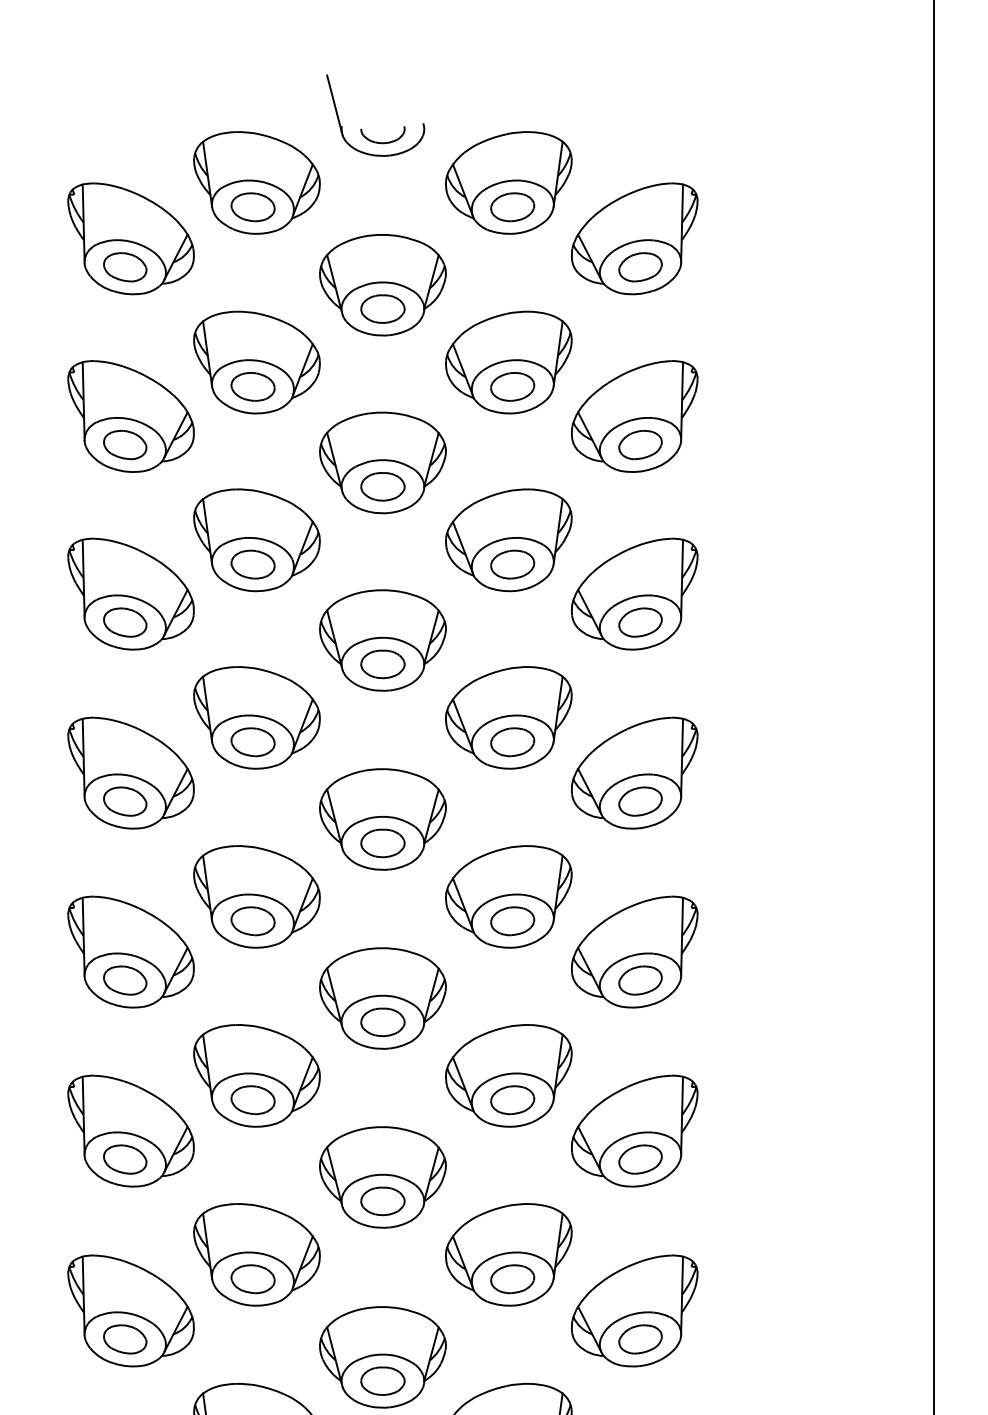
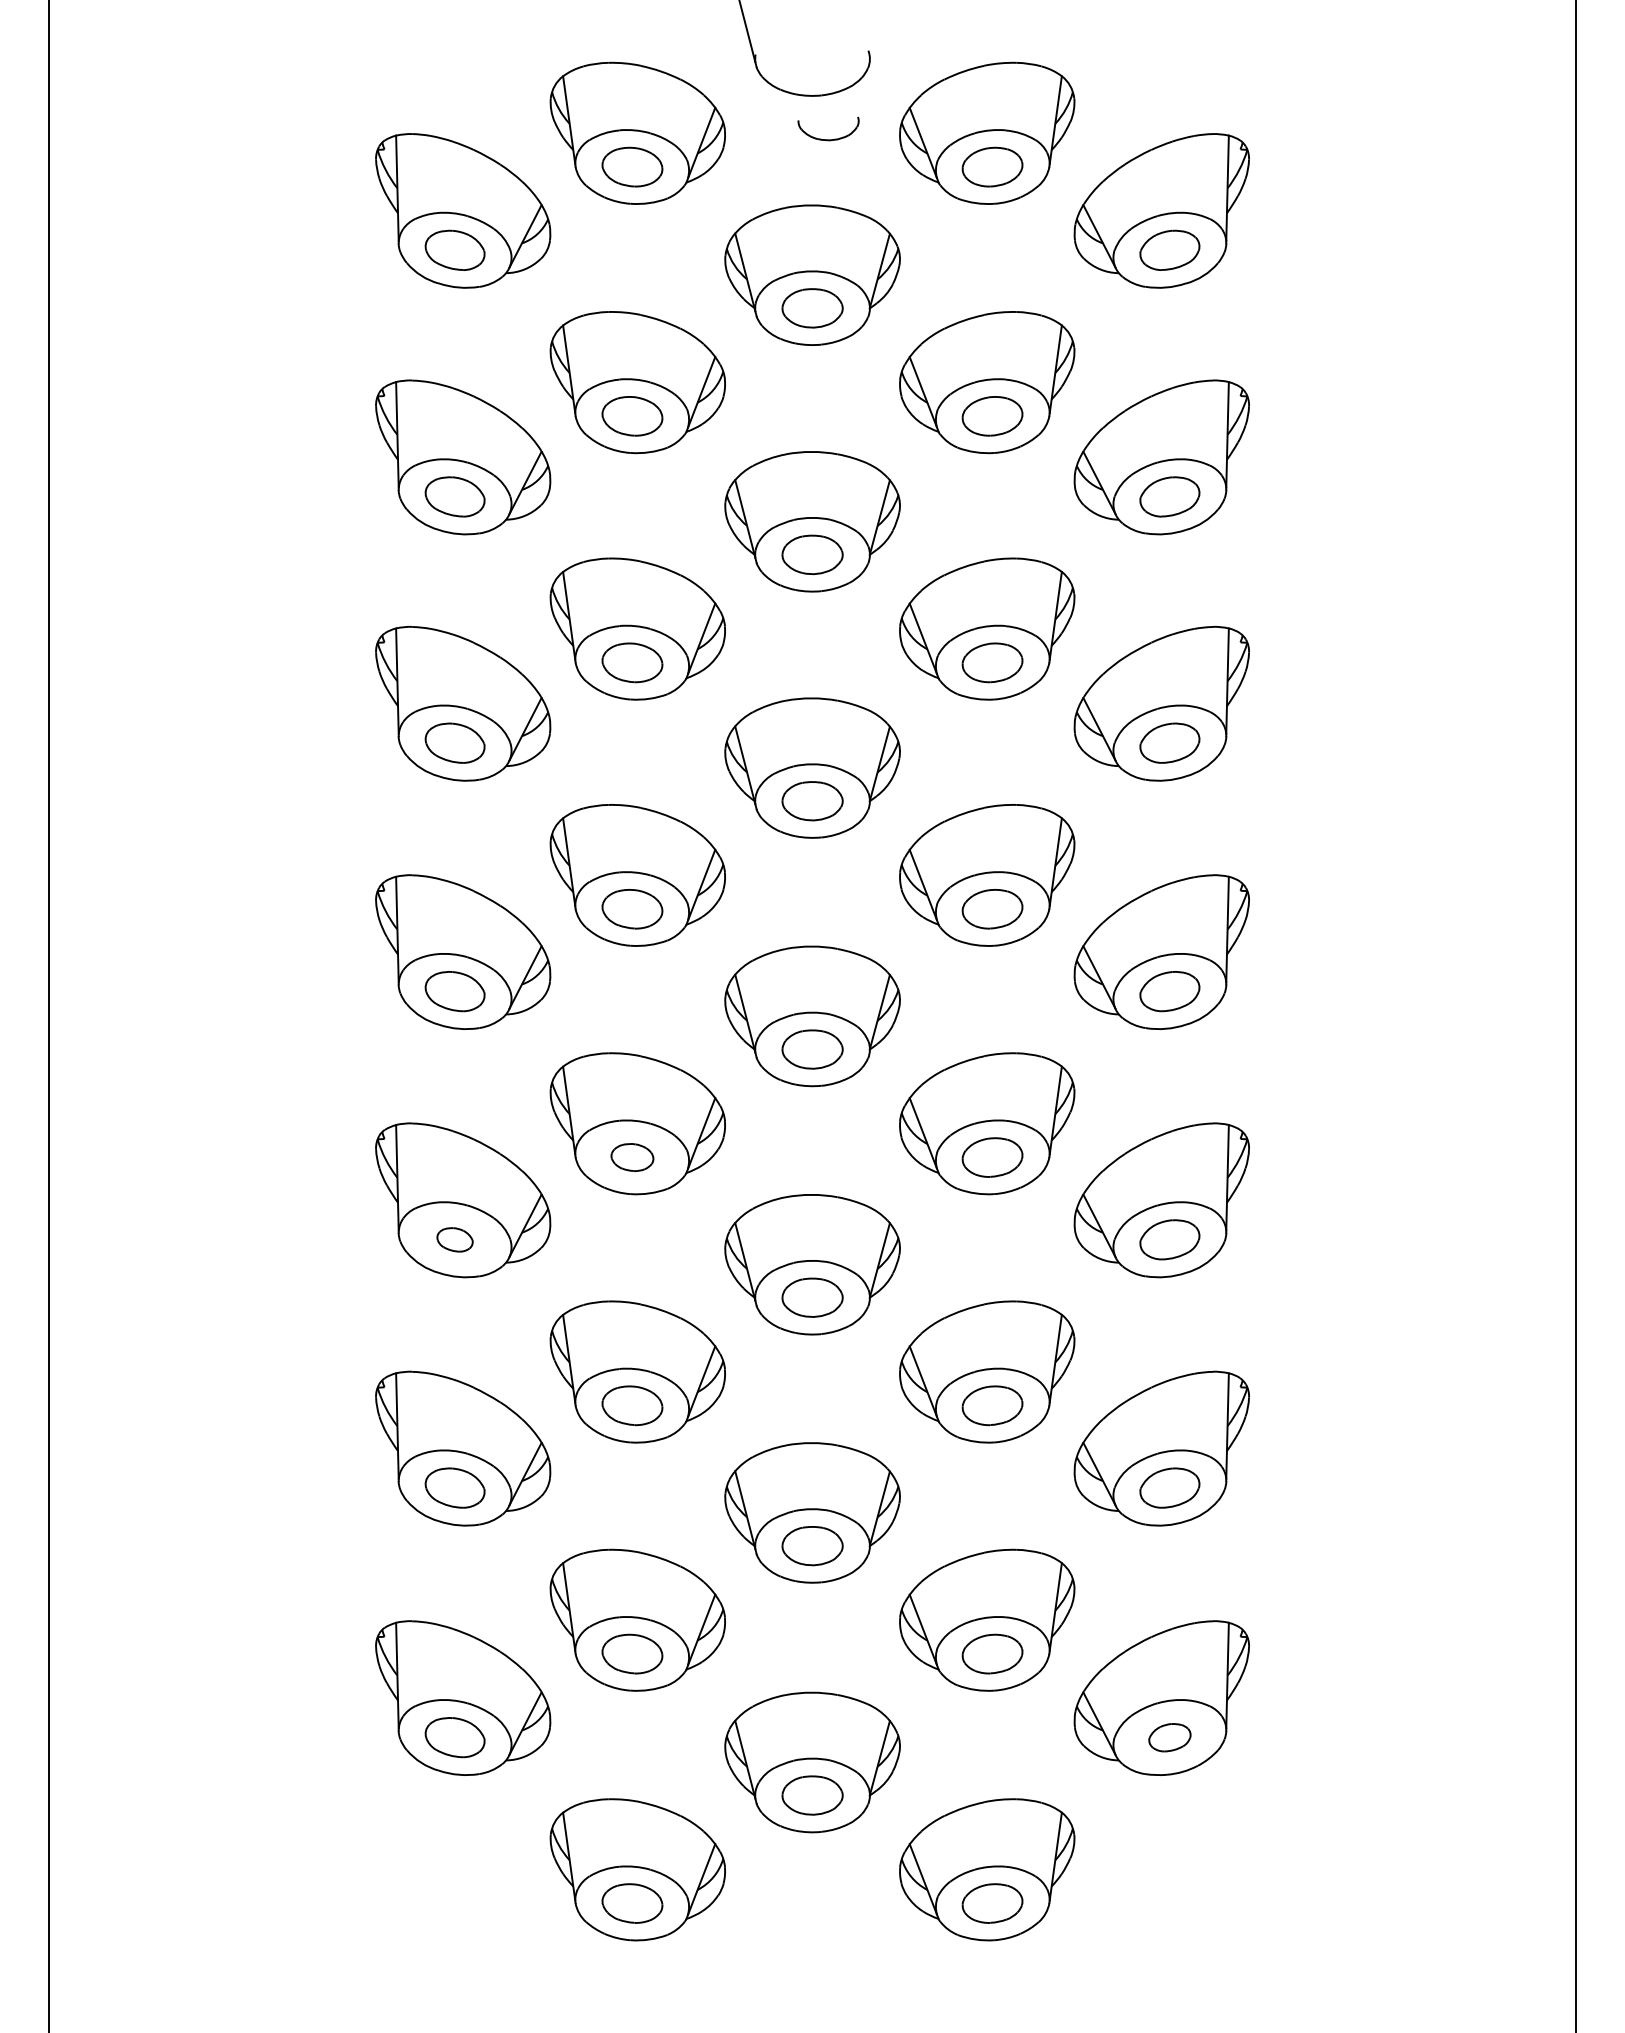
part: (382, 142) -> (828, 139), moved
part: (253, 921) -> (632, 1157), size x0.7
part: (124, 980) -> (454, 1239), size x0.6
part: (640, 1339) -> (1169, 1737), size x0.7

